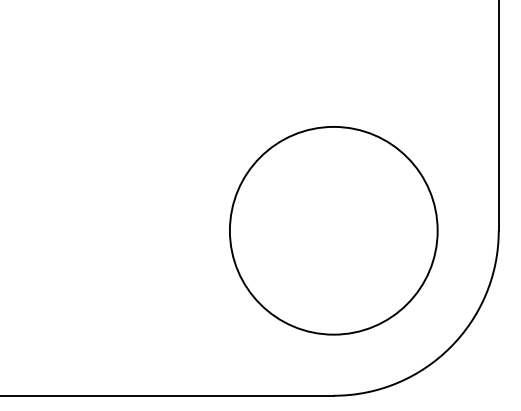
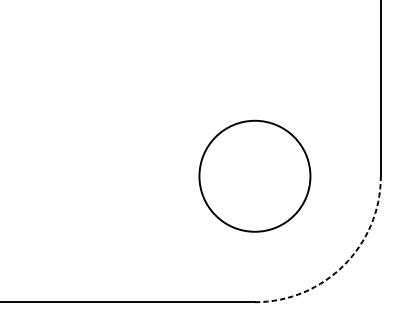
circle: (333, 230) -> (254, 176), size x0.7
arc: (450, 347) -> (344, 265), solid -> dashed

